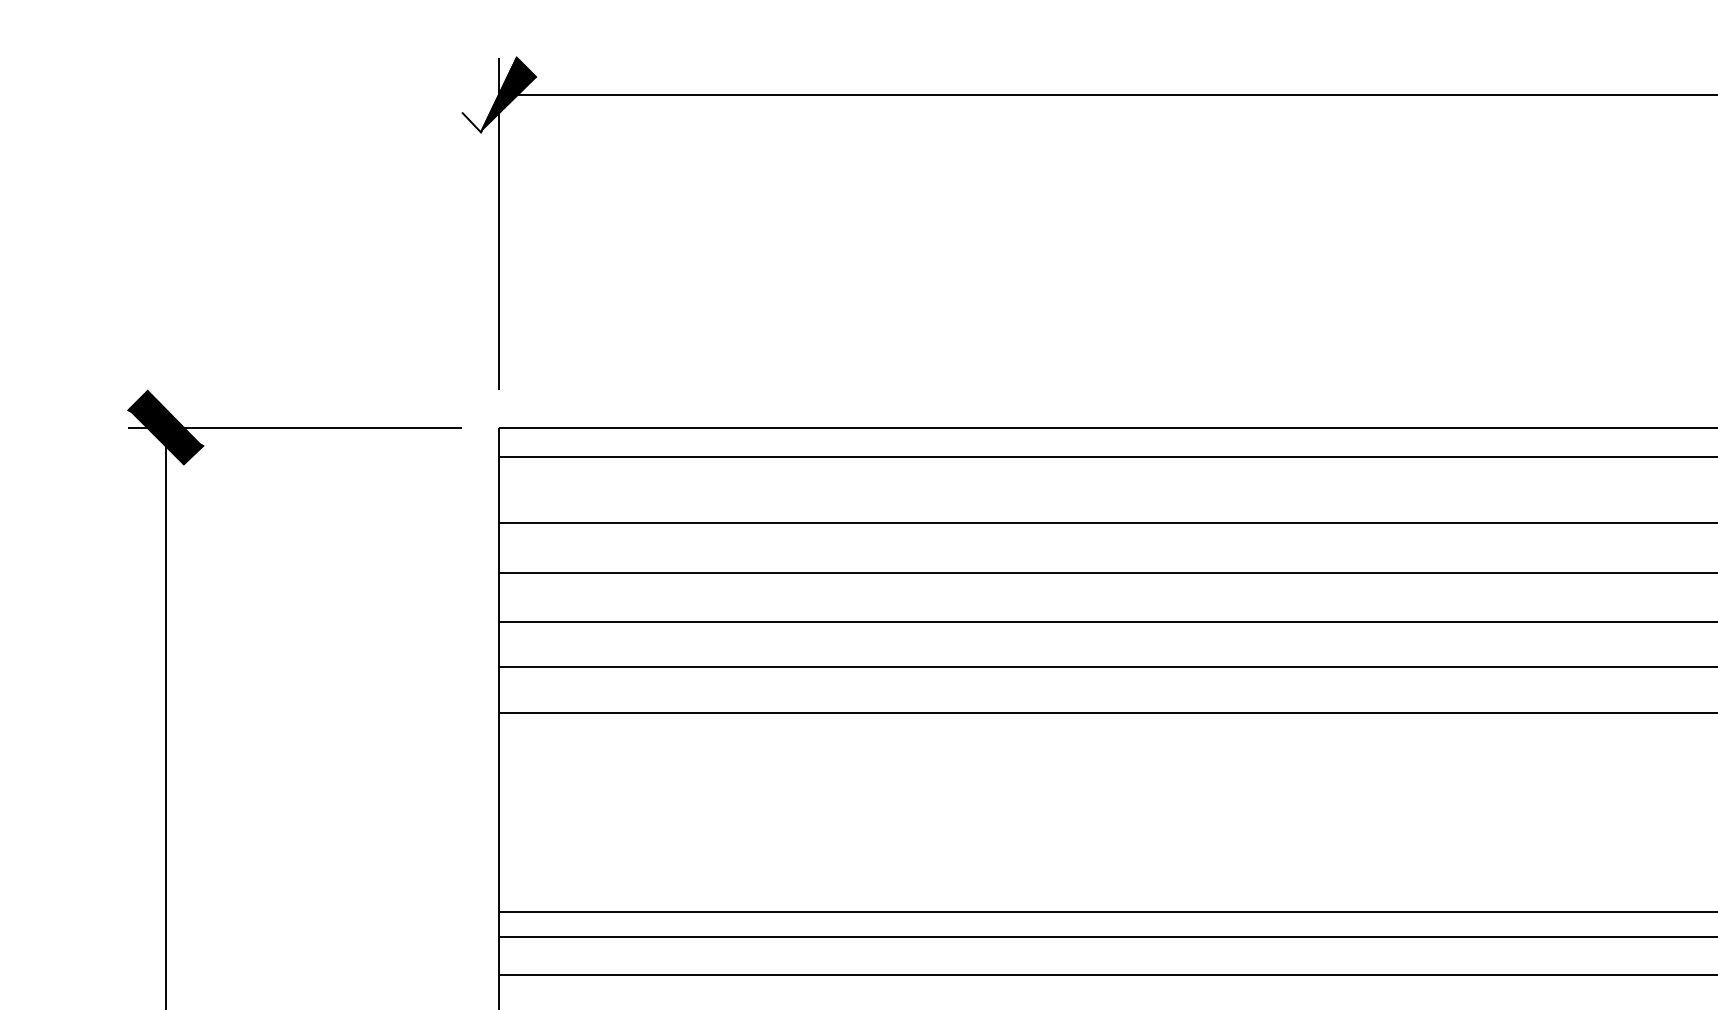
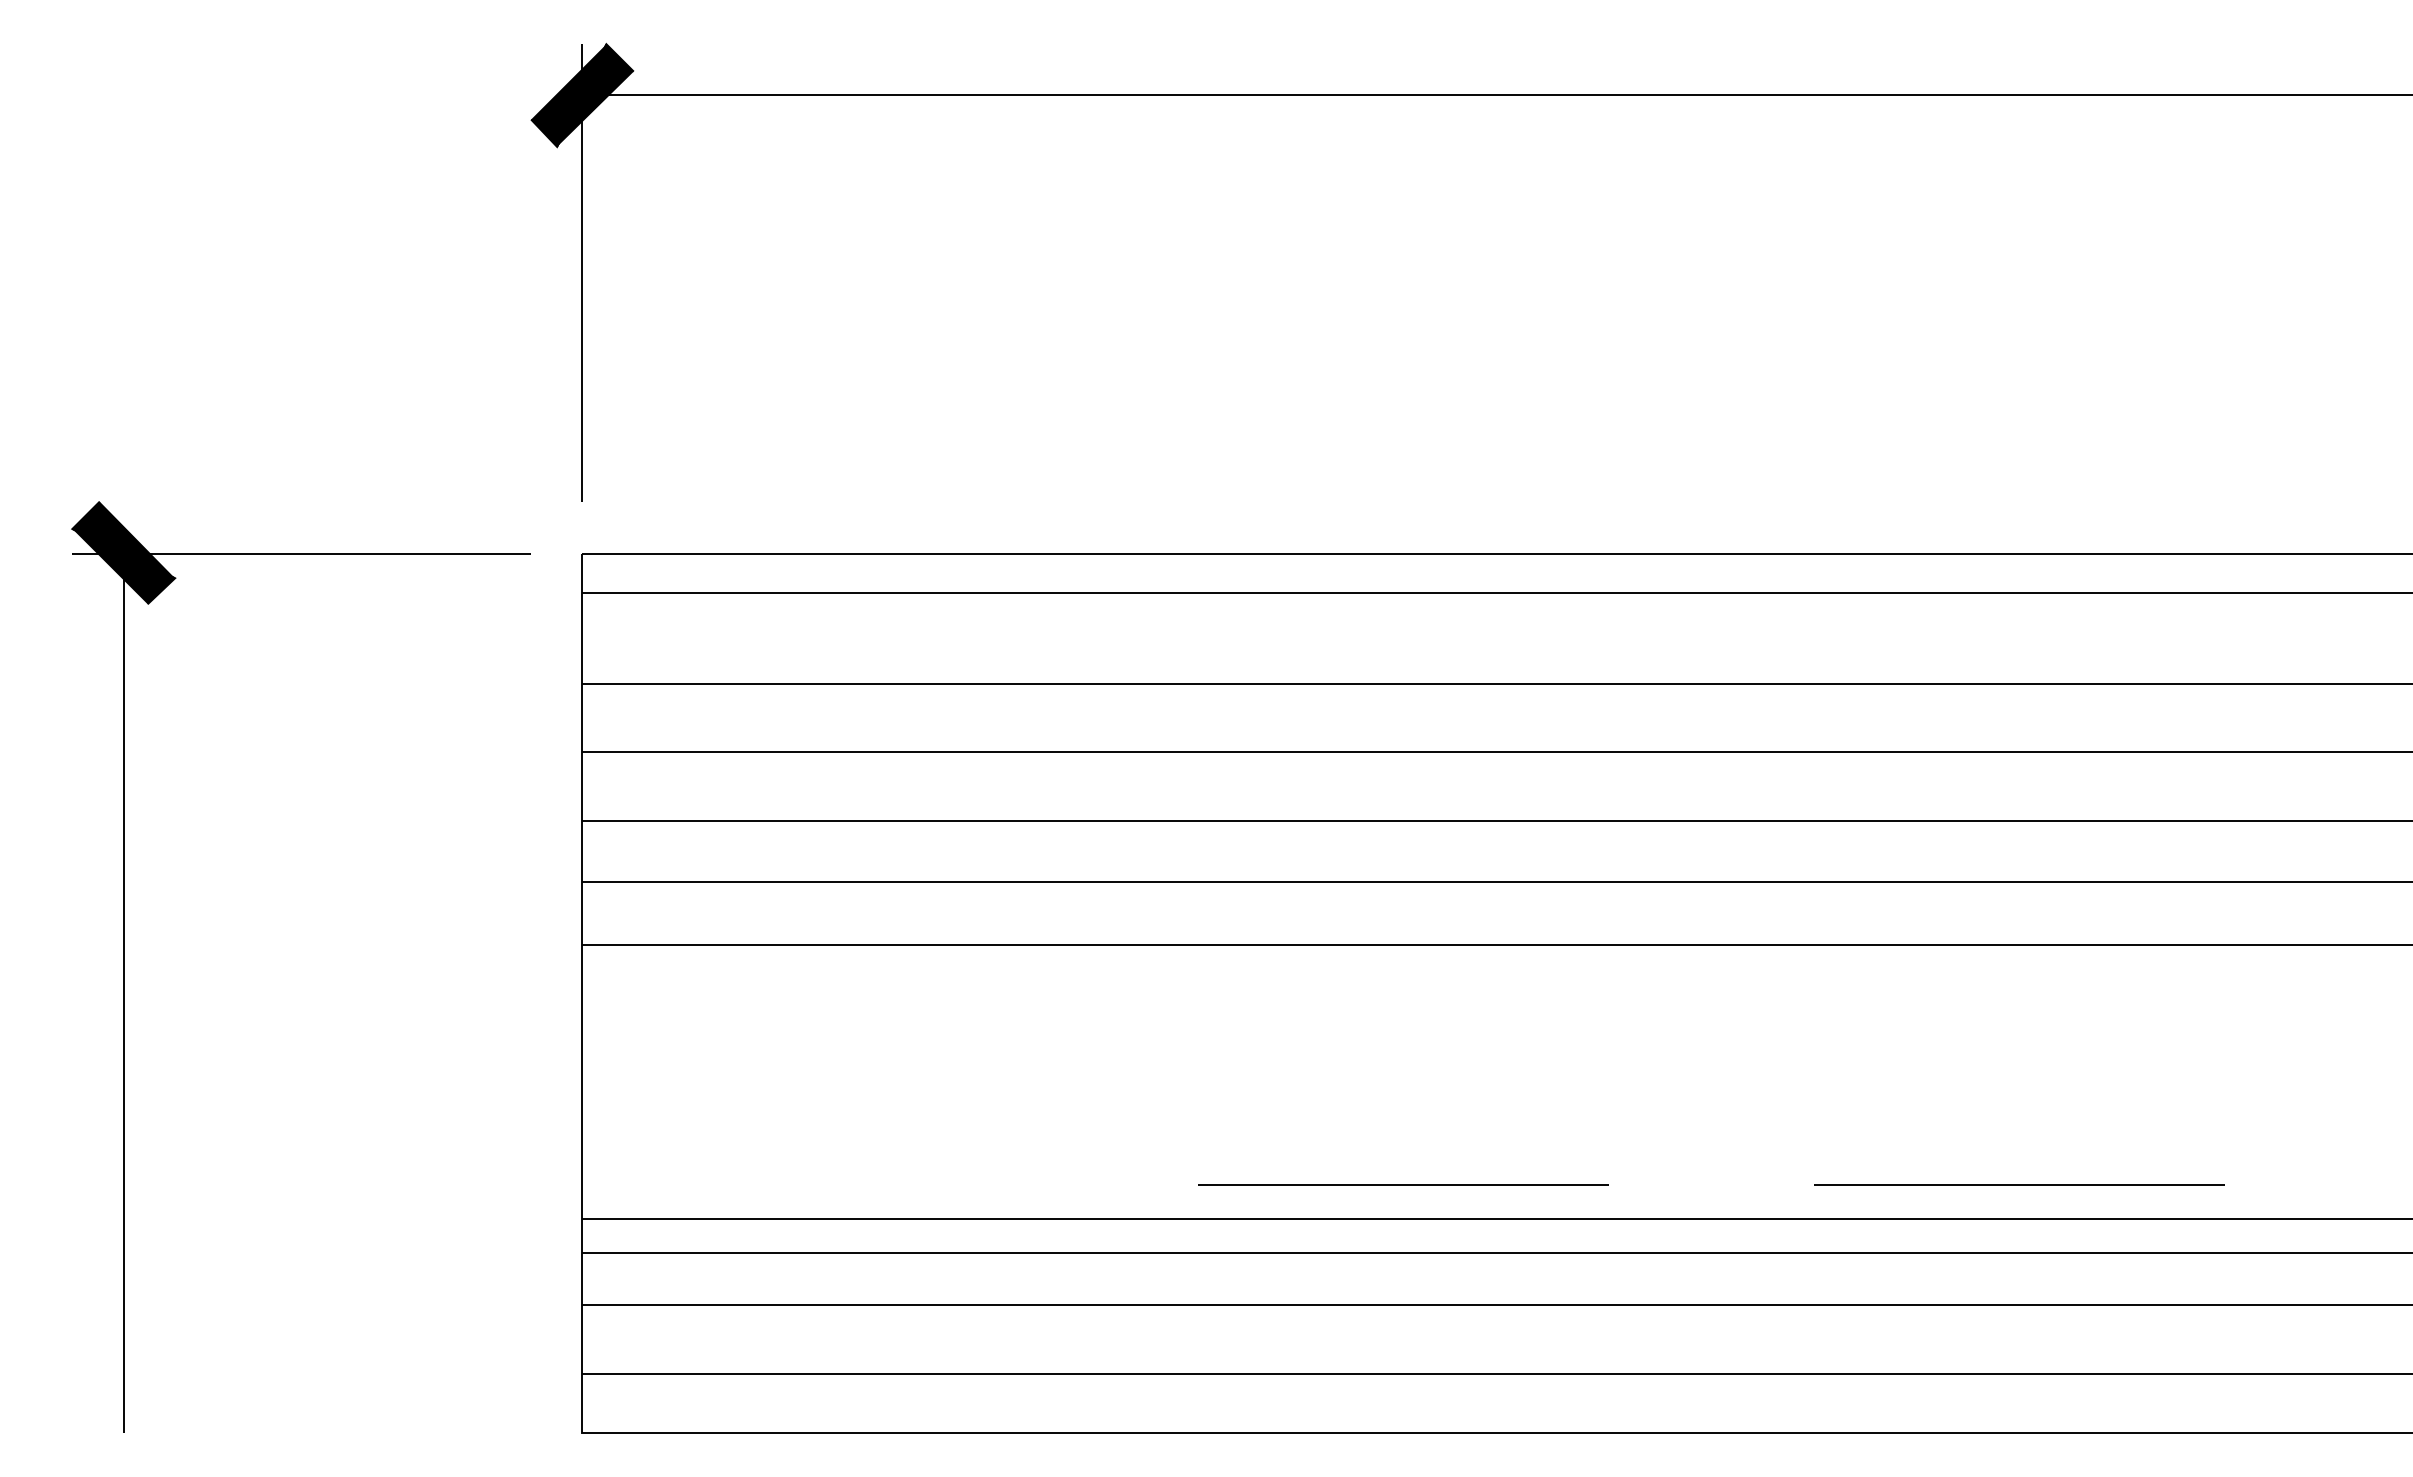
fill: (489, 94) -> (568, 95), added
line: (1096, 886) -> (1403, 1184), added
line: (1544, 886) -> (2019, 1184), added

